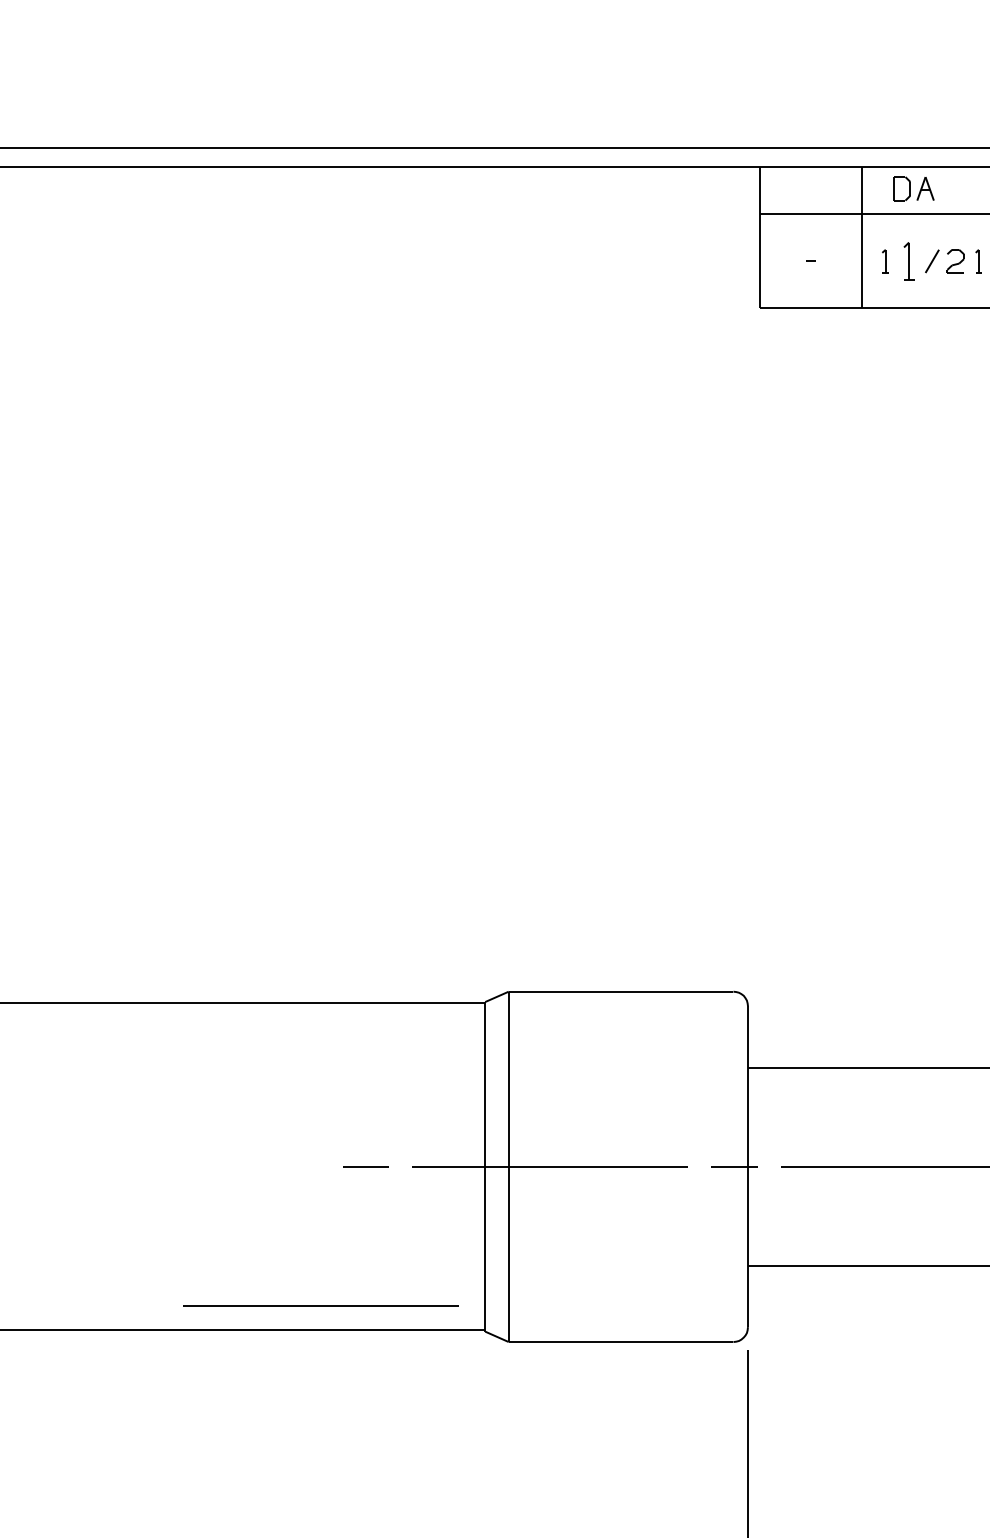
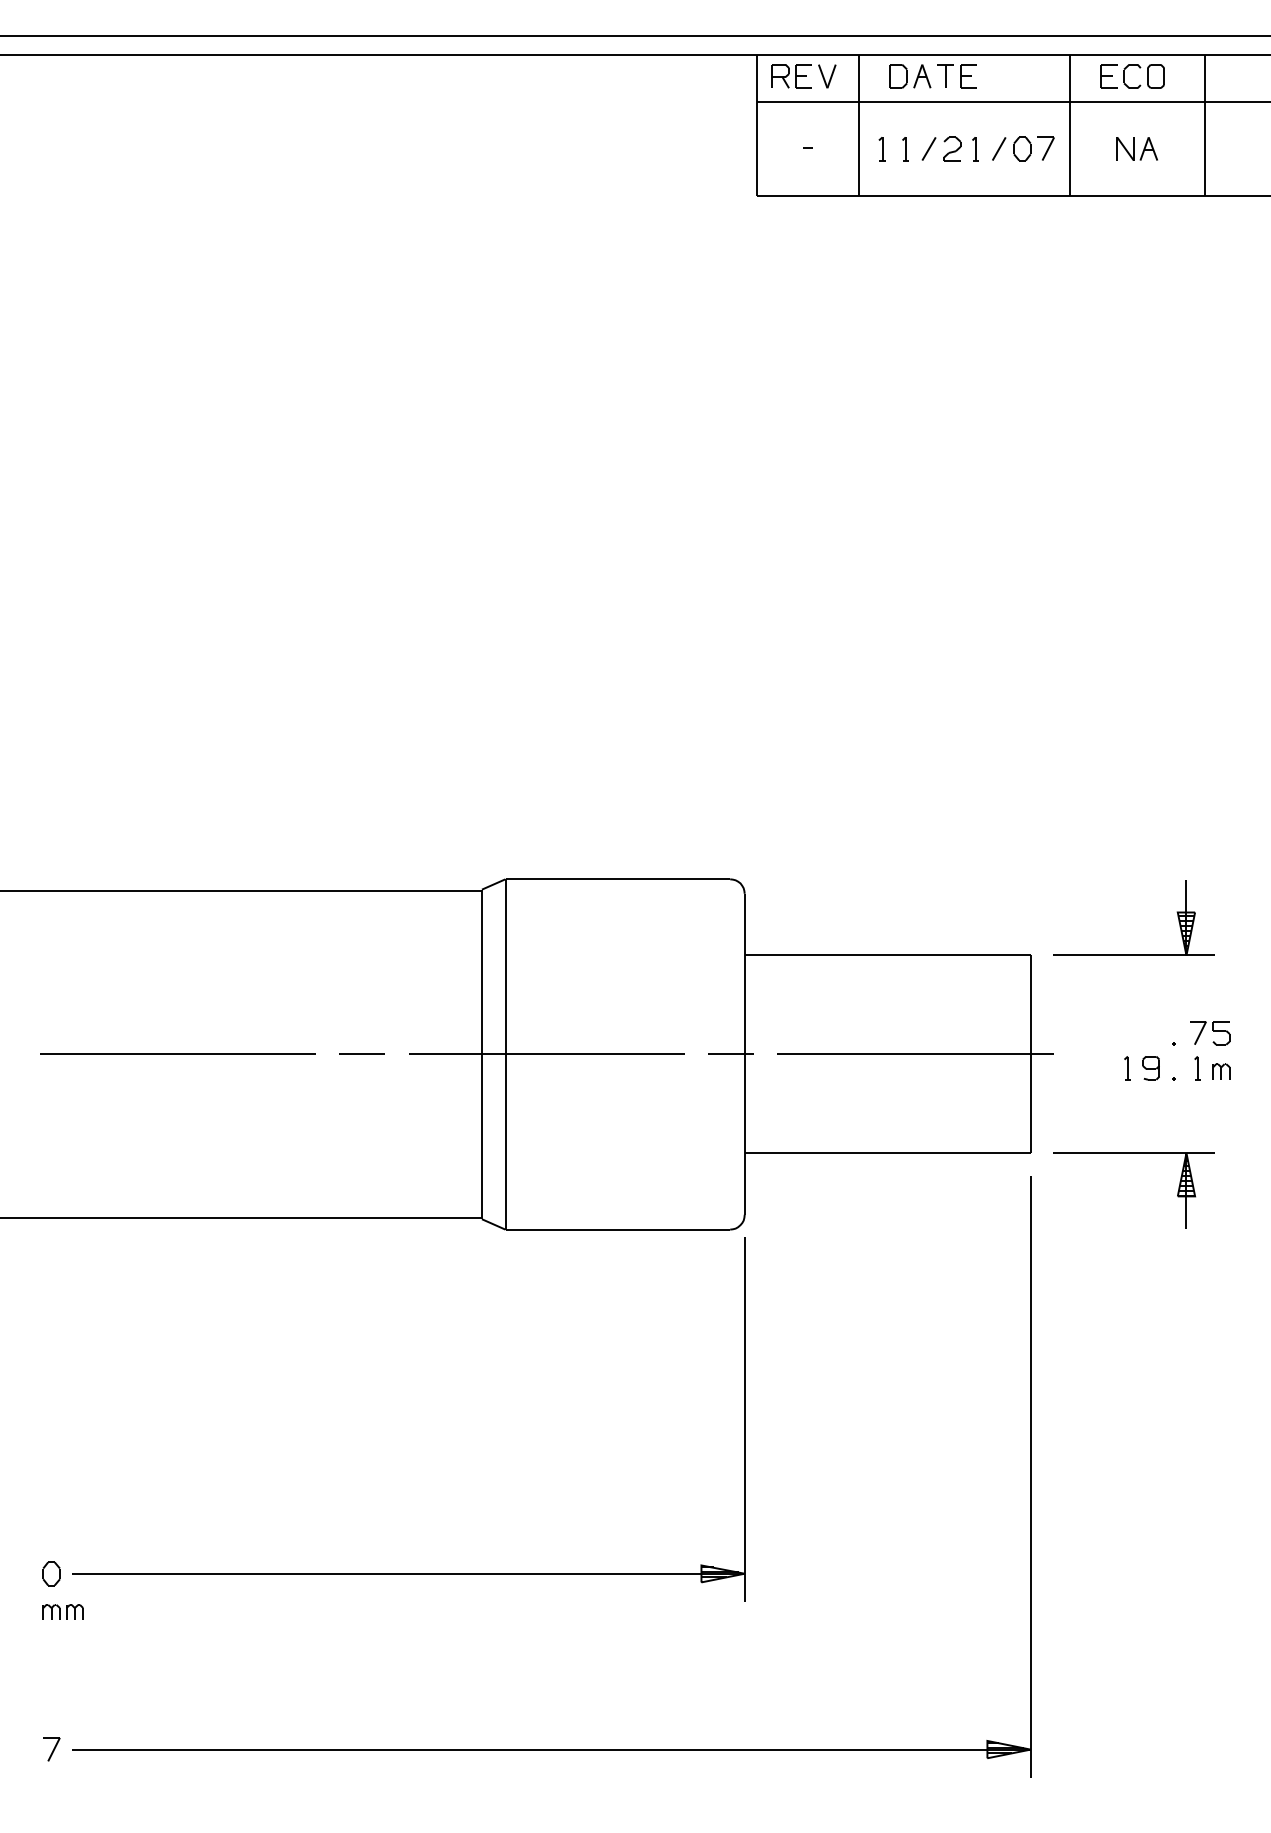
part: (806, 188) -> (803, 76), added
part: (959, 188) -> (956, 76), added
part: (908, 261) -> (905, 149), size x0.62
line: (320, 1304) -> (177, 1053), moved

